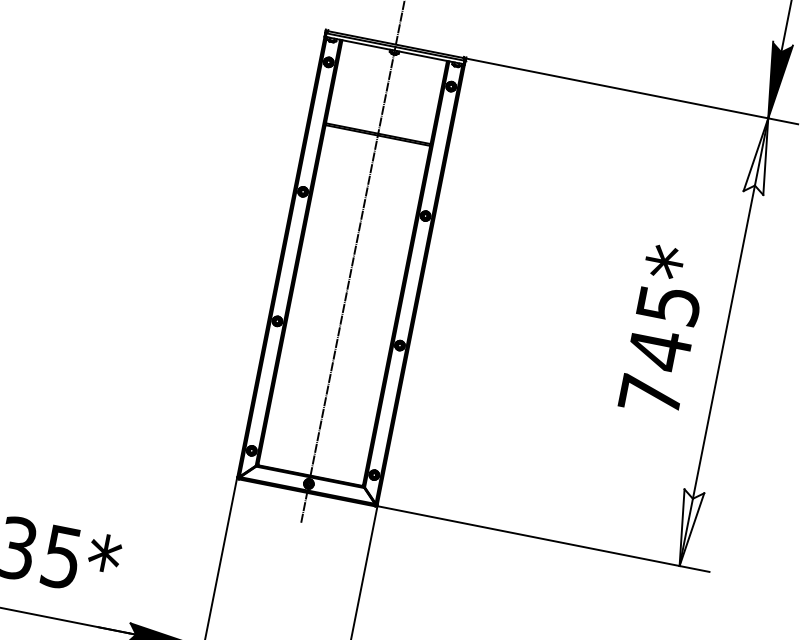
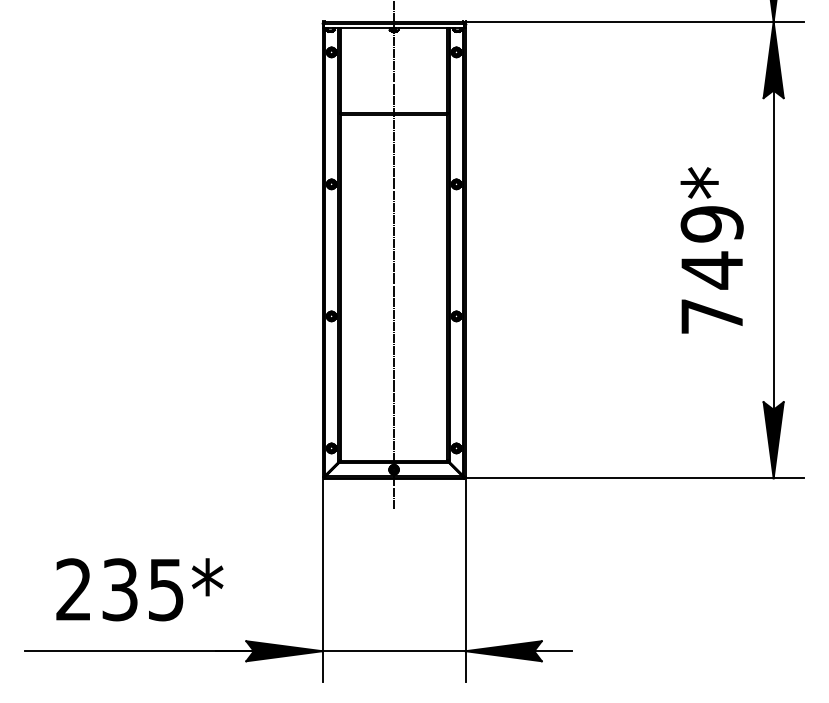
fill: (760, 155) -> (773, 59), added
text: (667, 304) -> (711, 224), 745* -> 749*
fill: (686, 528) -> (773, 440), added

